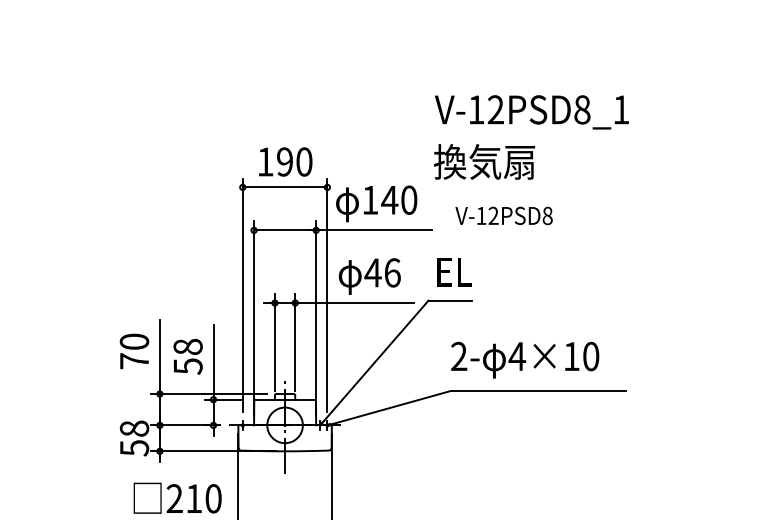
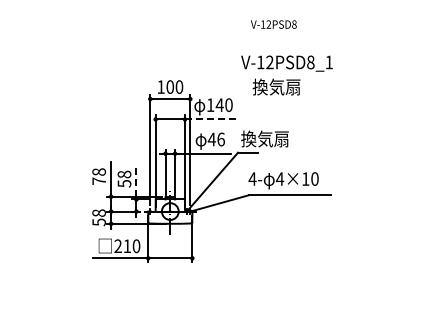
text: (283, 160) -> (169, 86), 190 -> 100
text: (484, 160) -> (276, 86), moved
text: (503, 215) -> (273, 24), moved
line: (374, 230) -> (212, 119), solid -> dashed
text: (484, 270) -> (264, 138), EL -> 換気扇
text: (133, 340) -> (98, 171), 70 -> 78
text: (458, 355) -> (252, 178), 2- -> 4-
line: (213, 357) -> (136, 179), solid -> dashed

